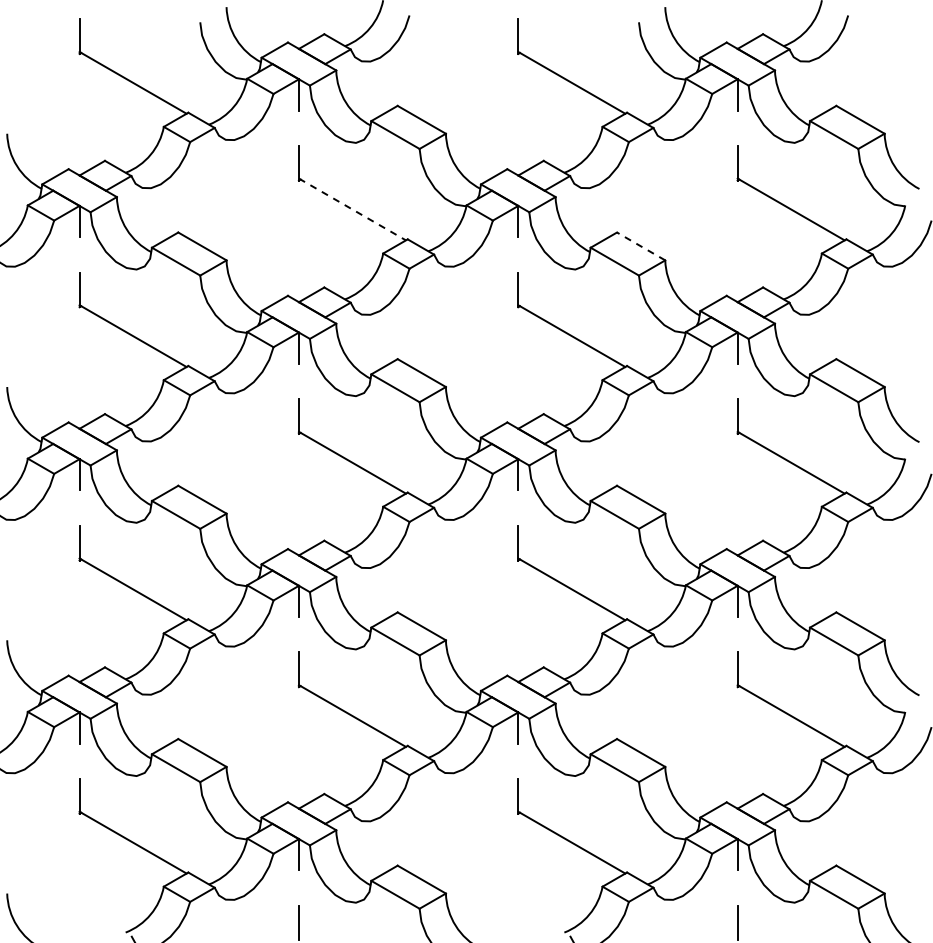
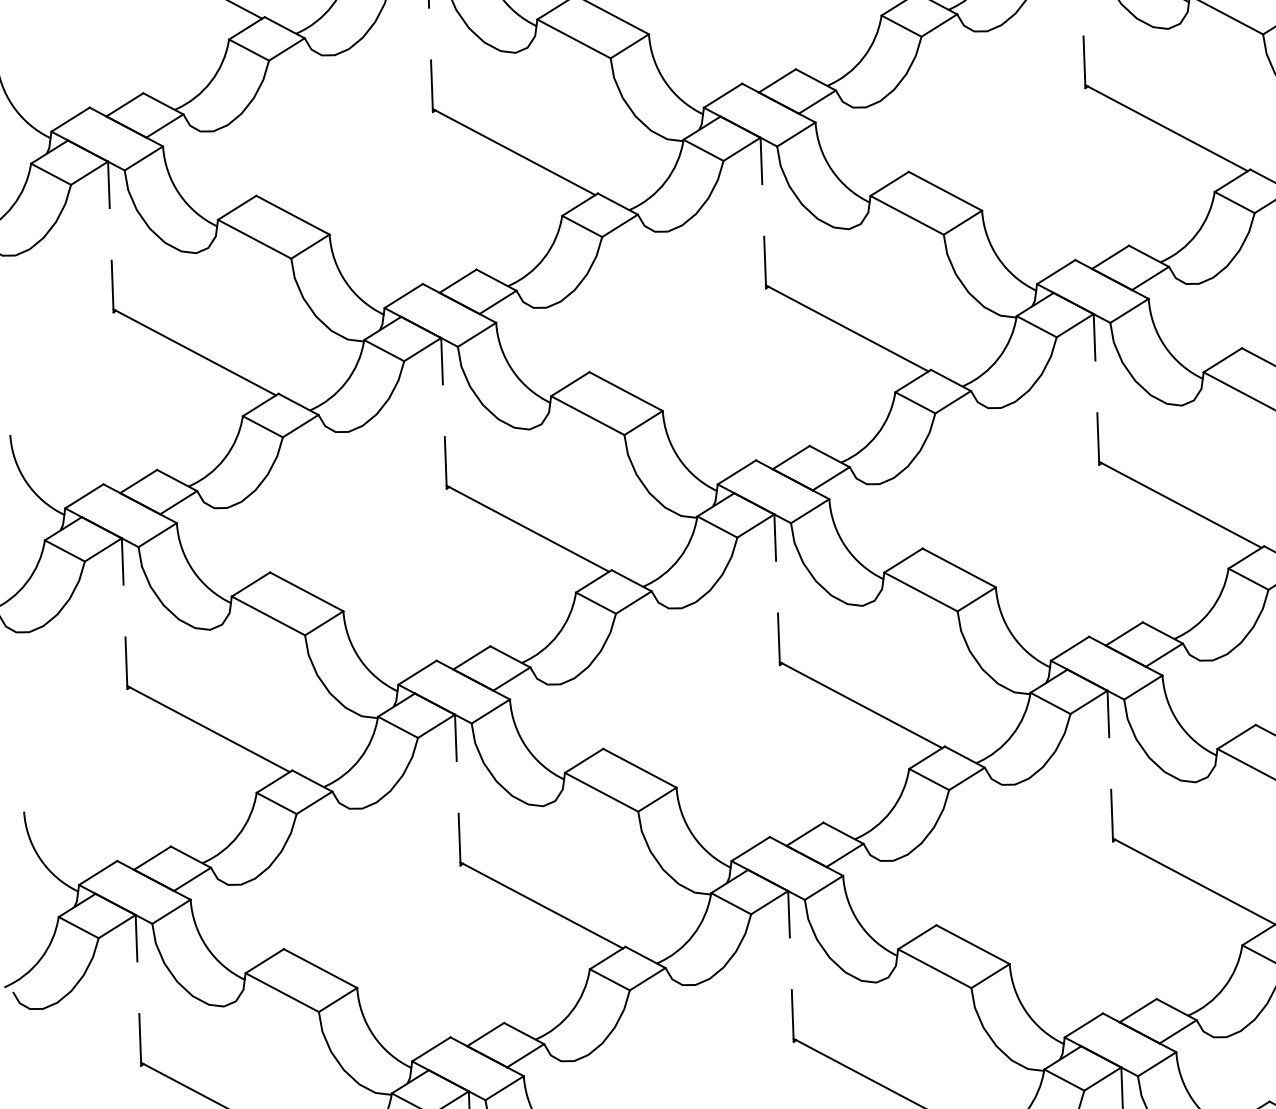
line: (352, 209) -> (514, 152), dashed -> solid
line: (641, 246) -> (945, 191), dashed -> solid

